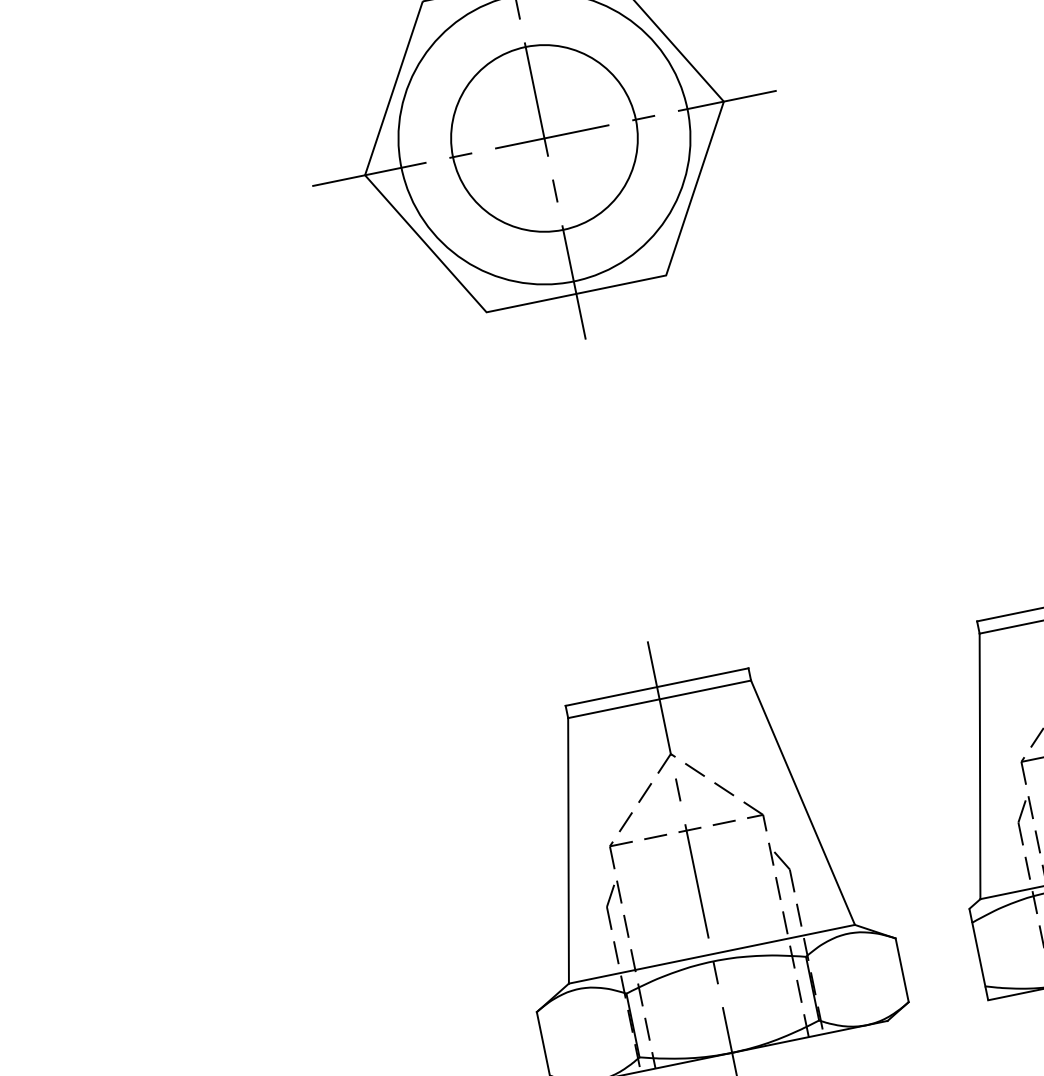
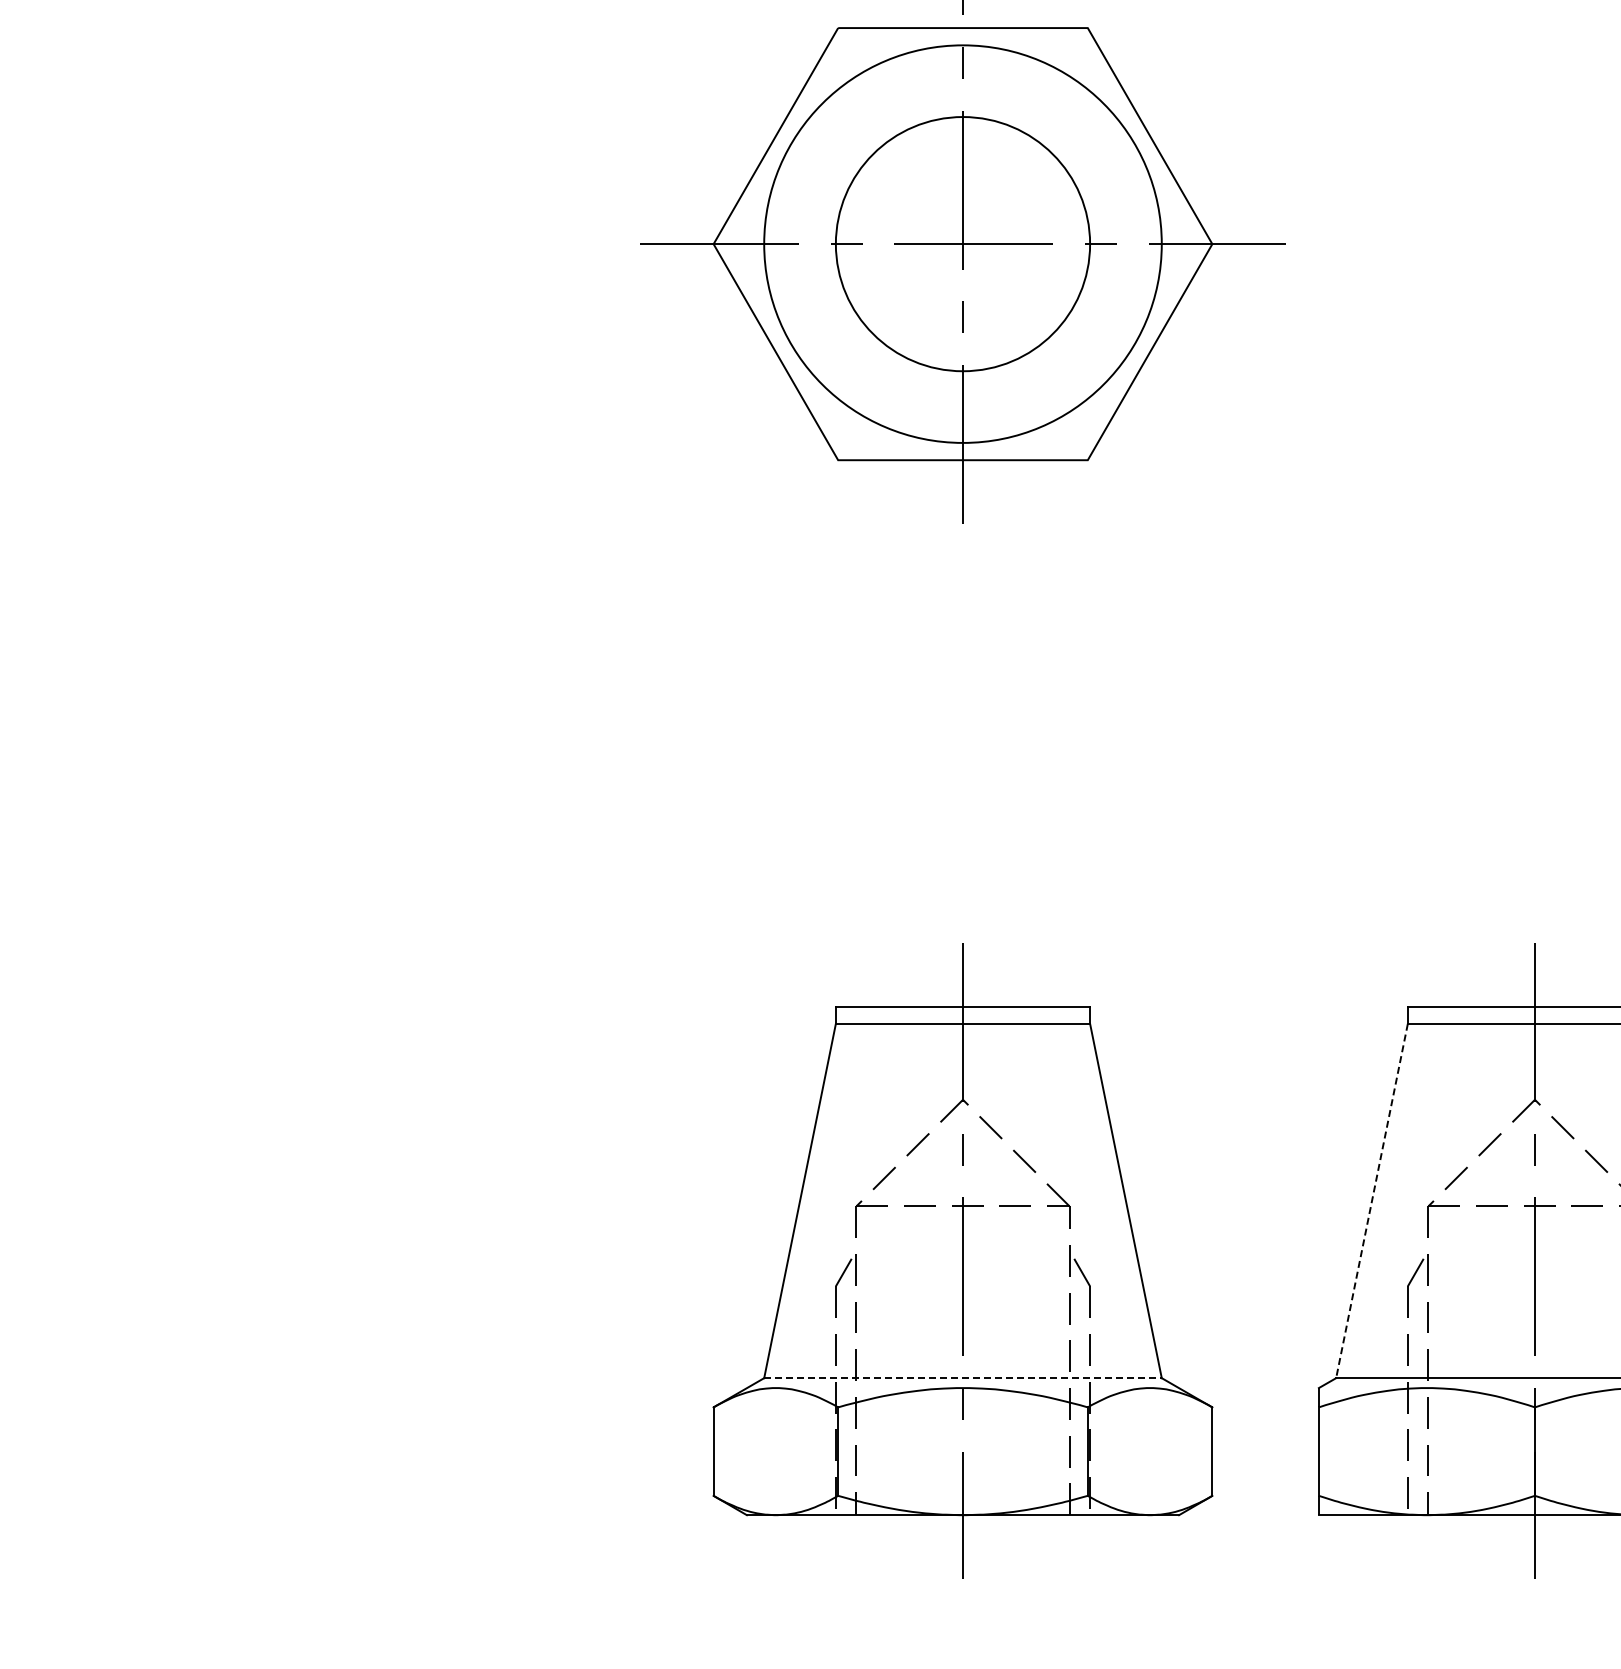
line: (980, 765) -> (1372, 1200), solid -> dashed
line: (712, 954) -> (963, 1378), solid -> dashed

